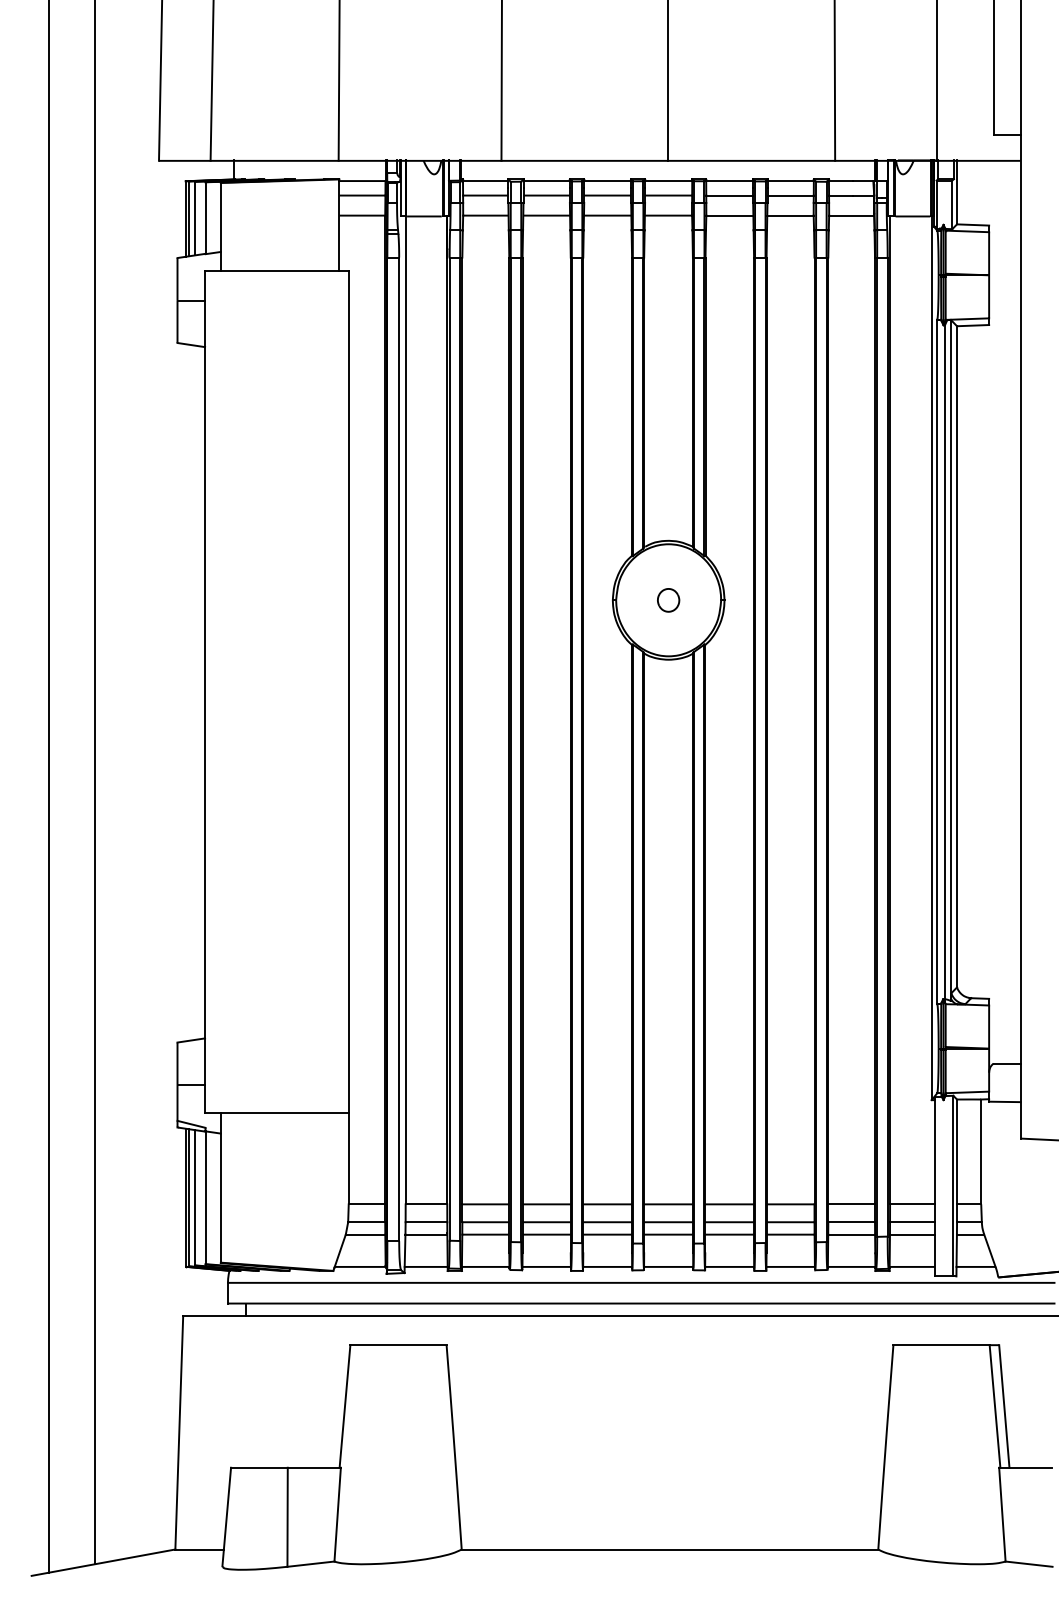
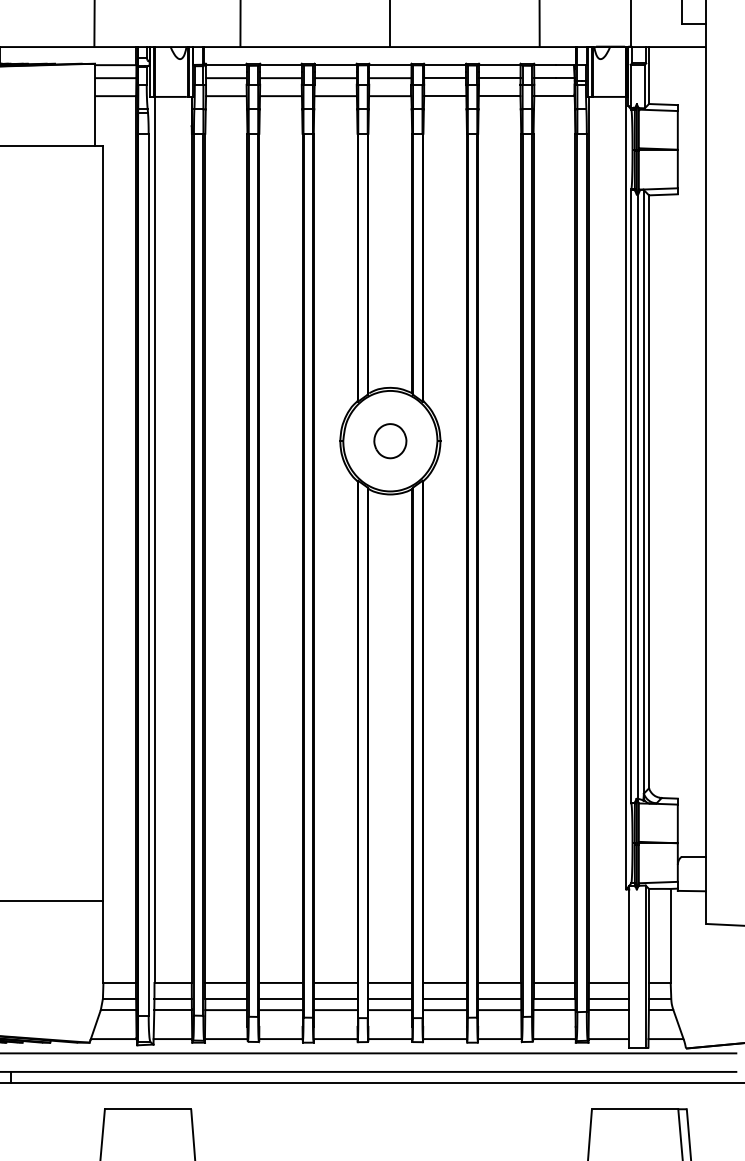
part: (668, 600) -> (390, 441), size x1.67

